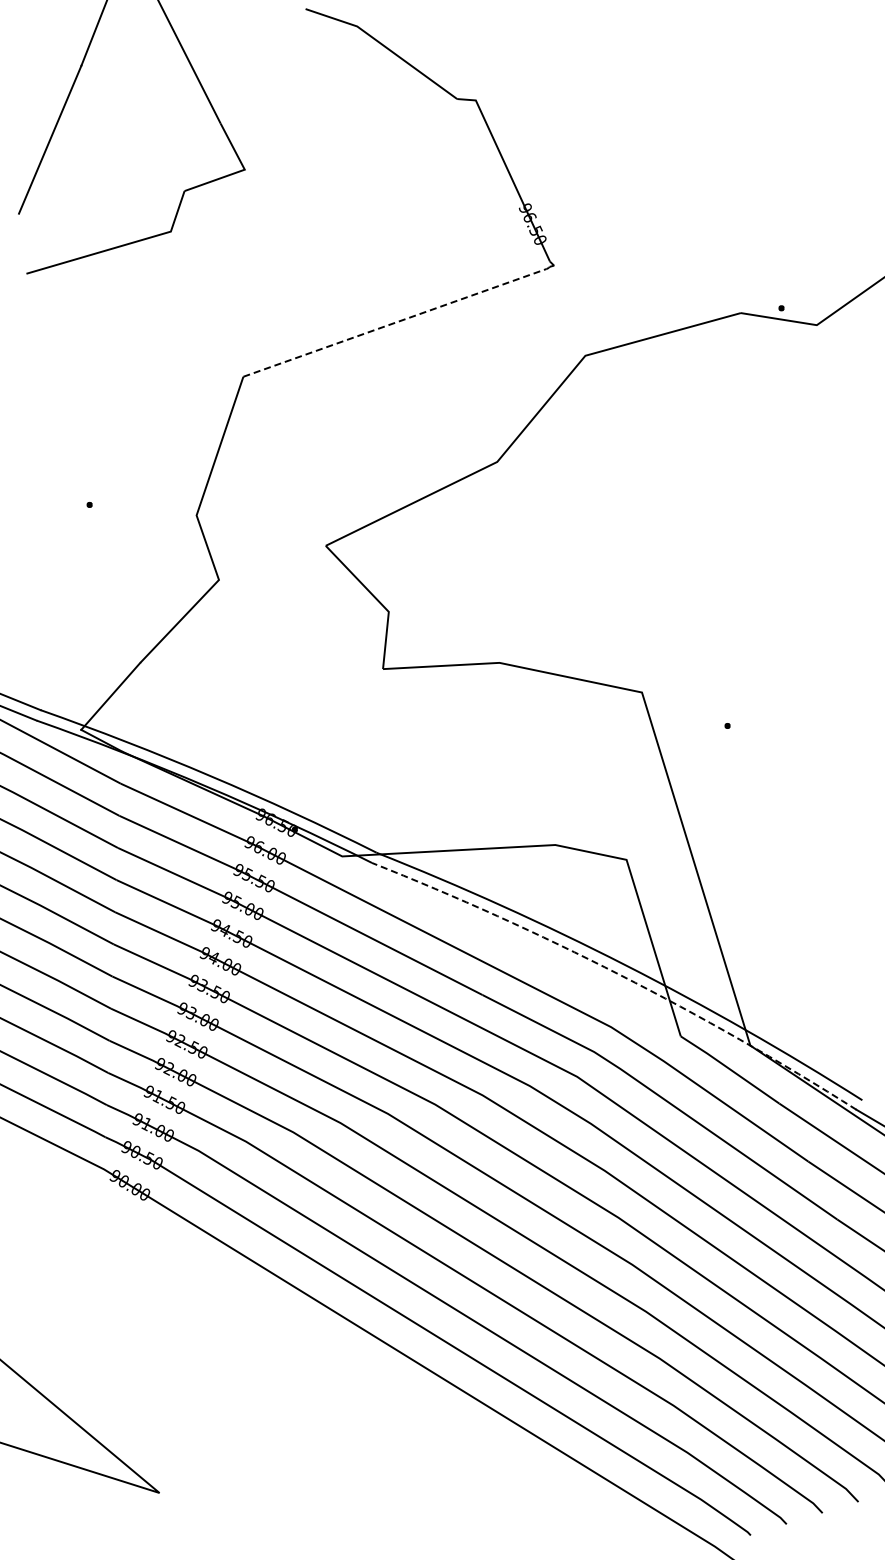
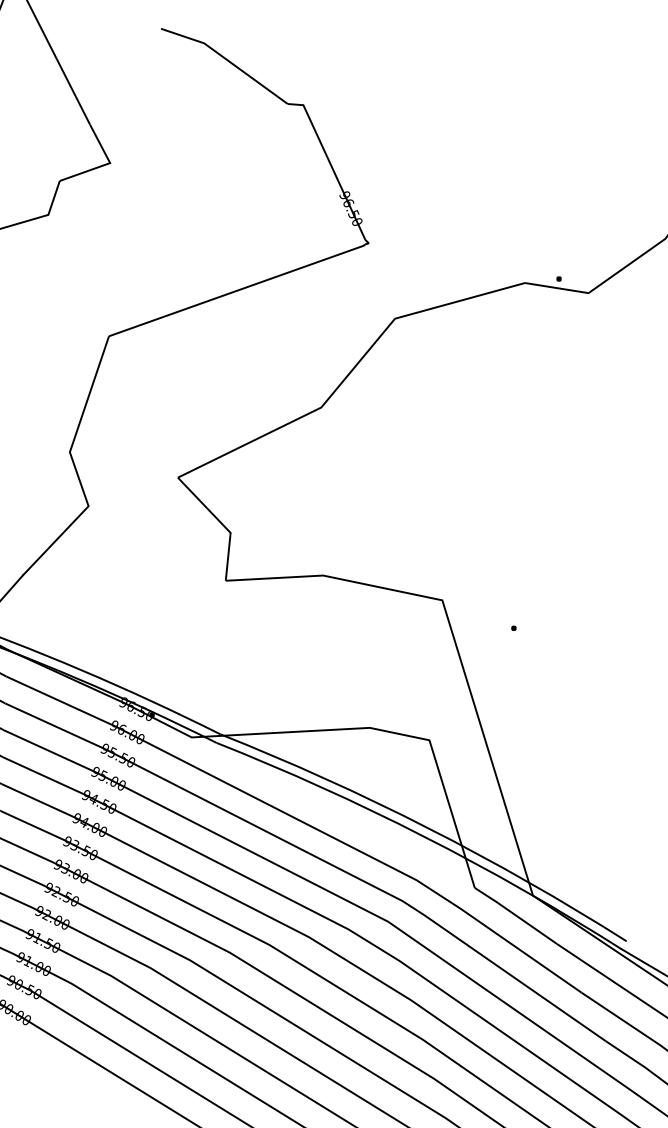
line: (398, 321) -> (238, 290), dashed -> solid
arc: (620, 975) -> (424, 837), dashed -> solid

